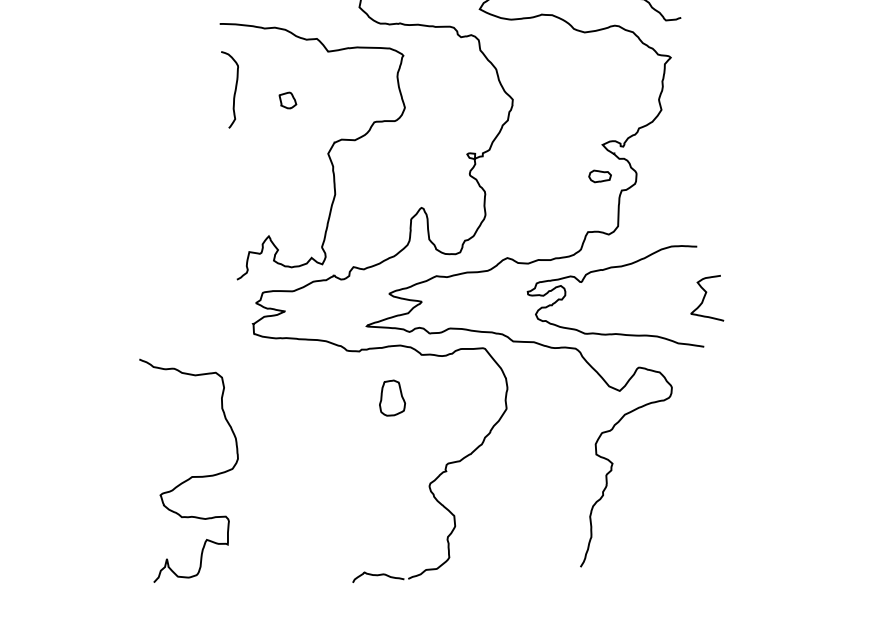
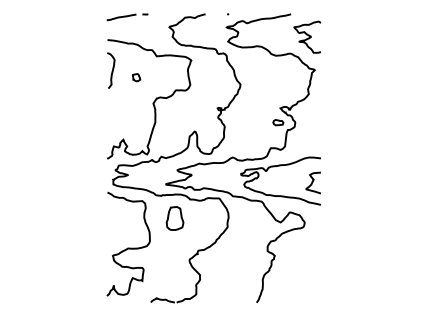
curve: (704, 298) -> (312, 182), moved
part: (390, 398) -> (174, 218), size x1.43
curve: (192, 474) -> (128, 247), moved

